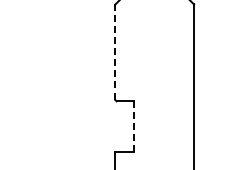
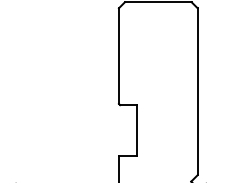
line: (114, 52) -> (118, 56), dashed -> solid
line: (133, 127) -> (137, 131), dashed -> solid

